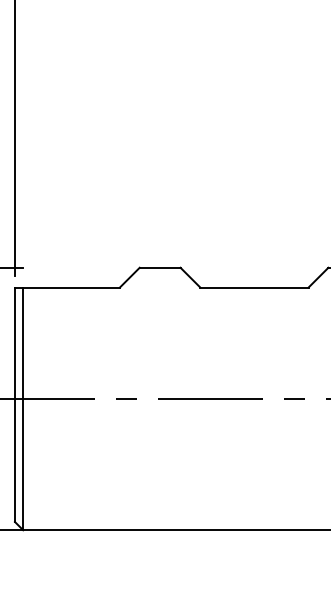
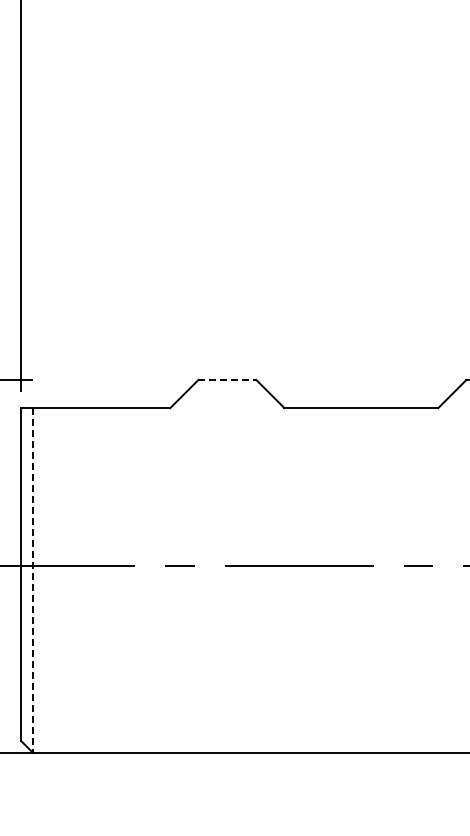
line: (160, 268) -> (227, 380), solid -> dashed
line: (22, 408) -> (32, 580), solid -> dashed

